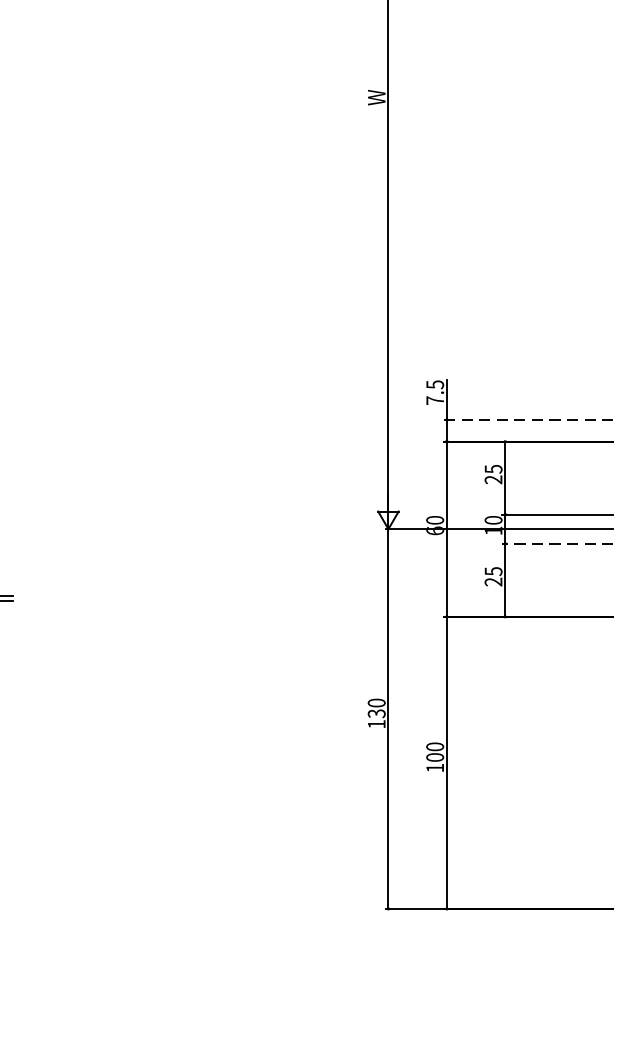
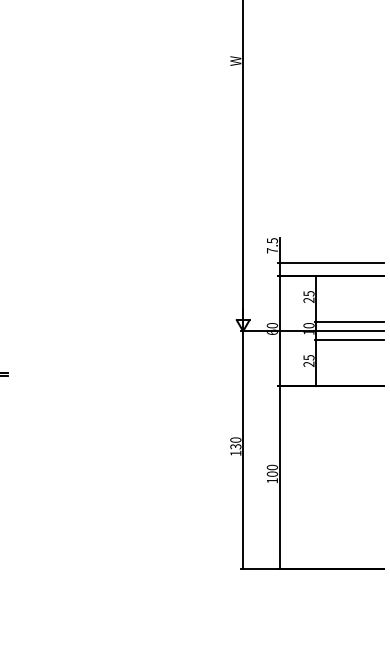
line: (527, 419) -> (330, 262), dashed -> solid
line: (558, 543) -> (349, 340), dashed -> solid

